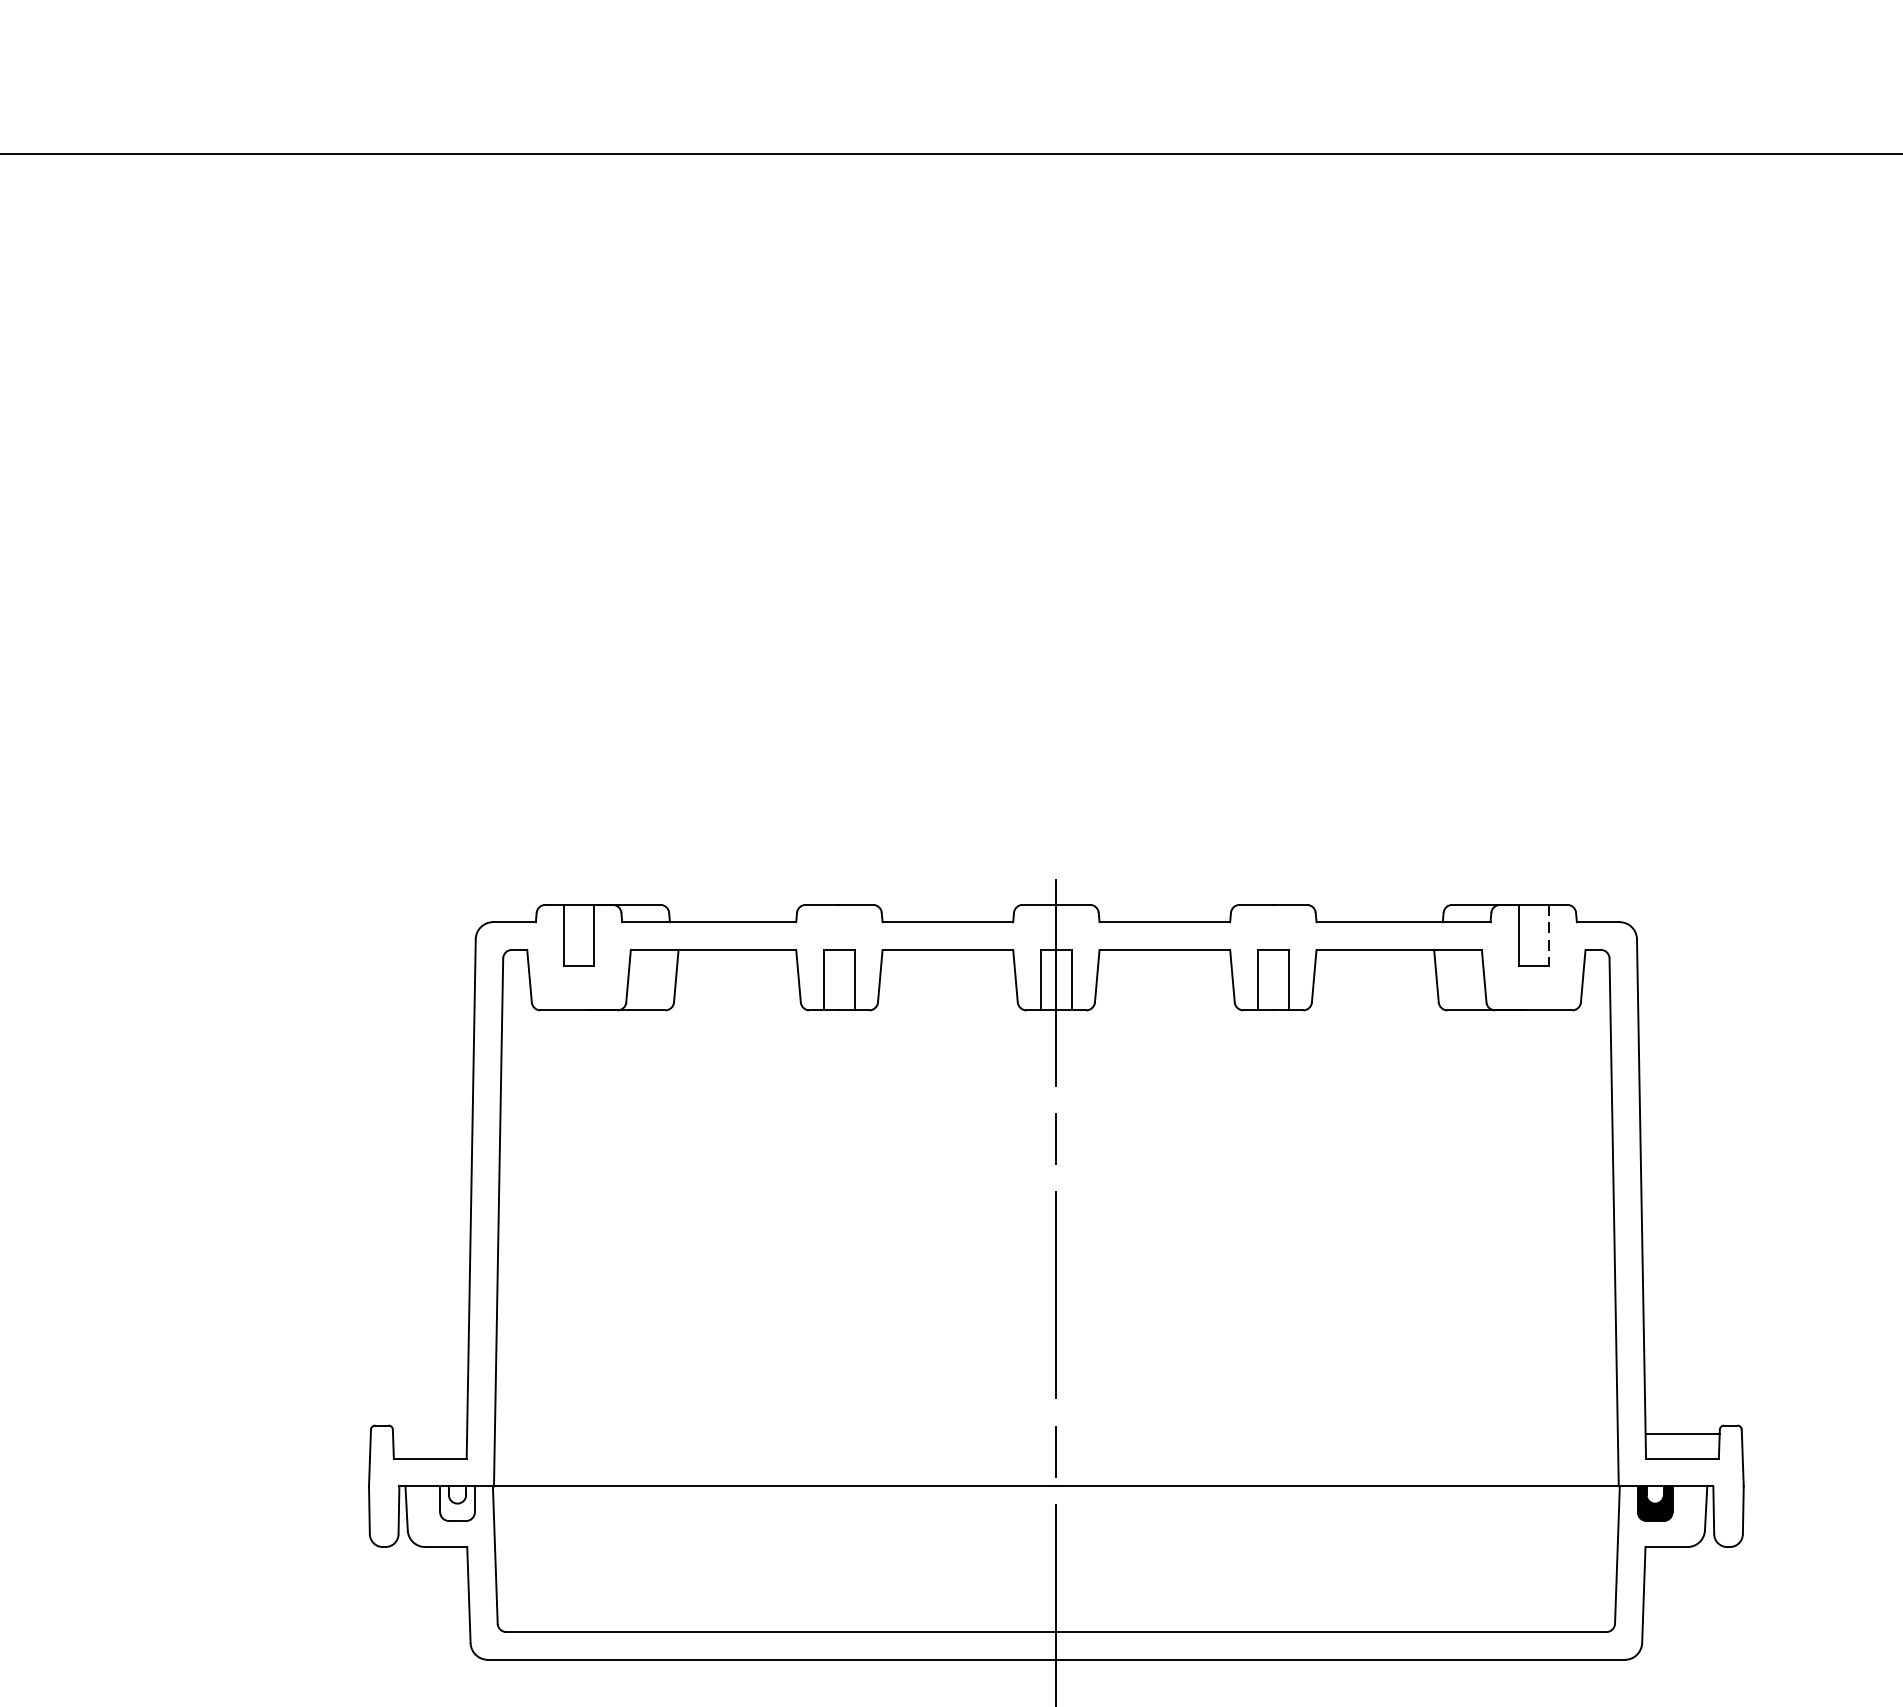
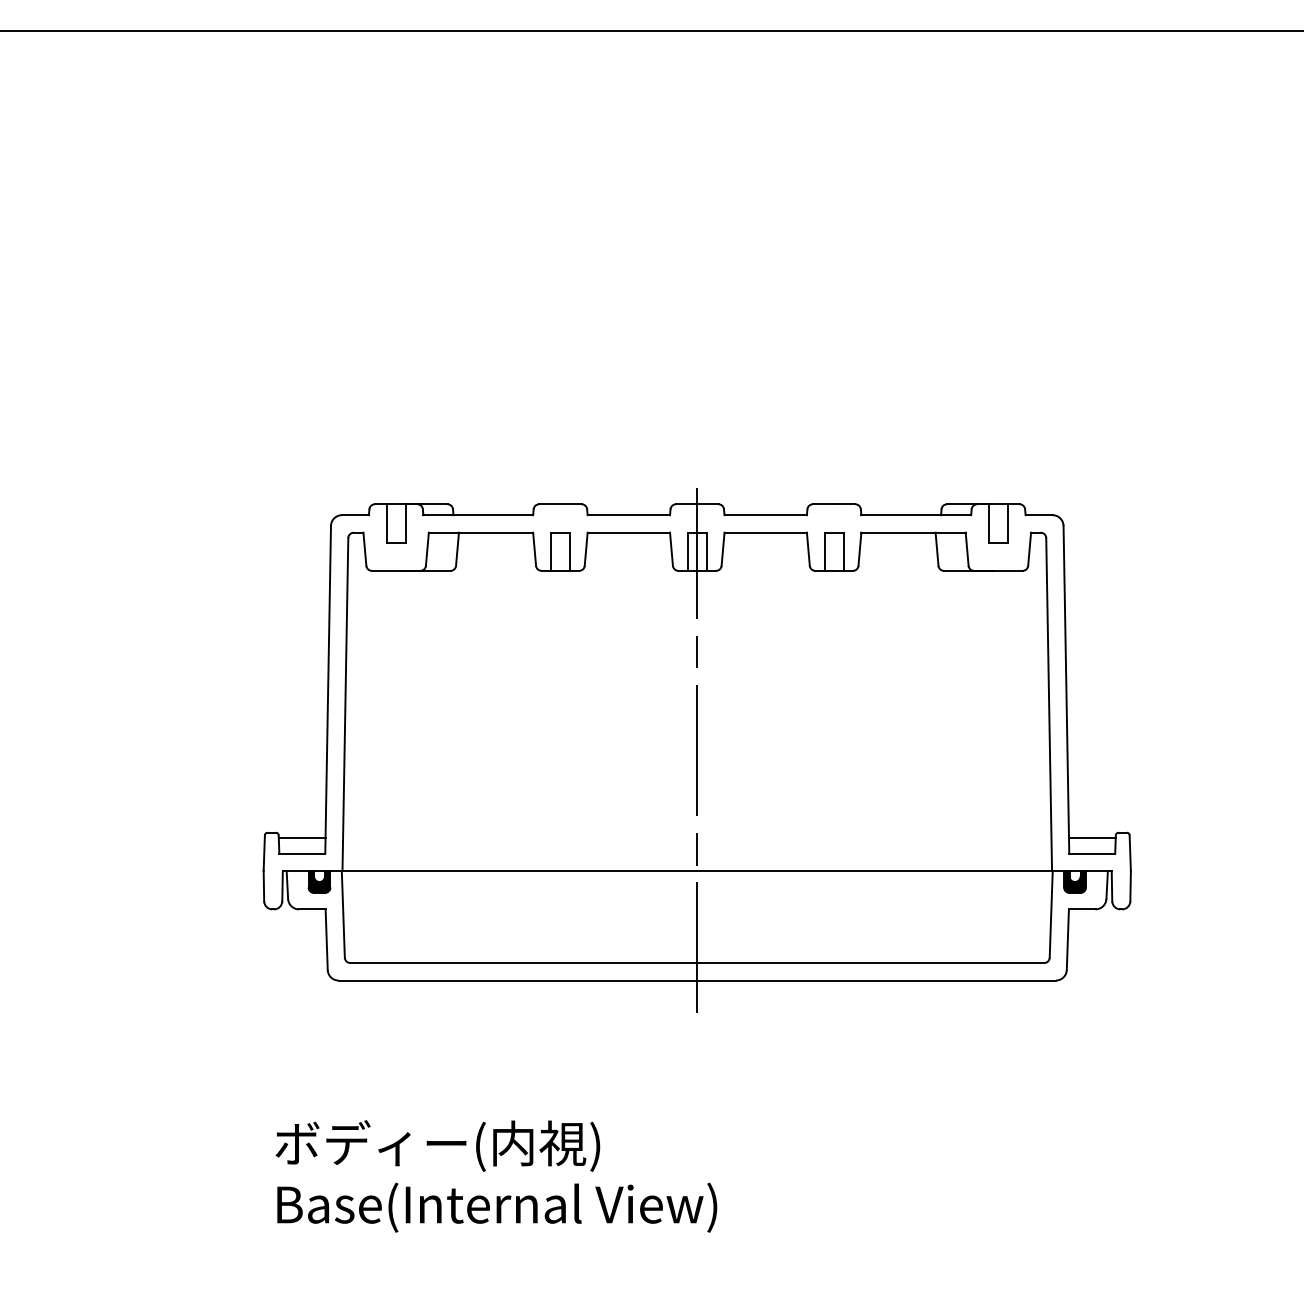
line: (1548, 935) -> (1007, 523), dashed -> solid
line: (428, 1434) -> (301, 838), added
fill: (457, 1502) -> (319, 881), added

